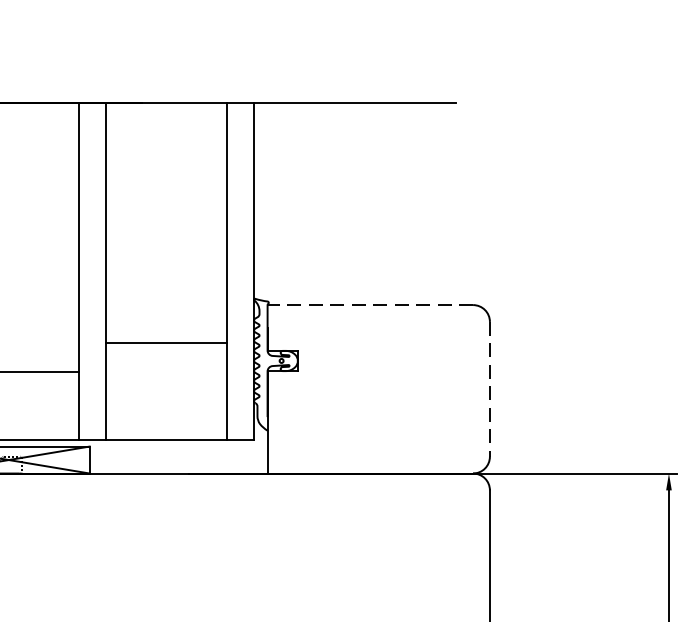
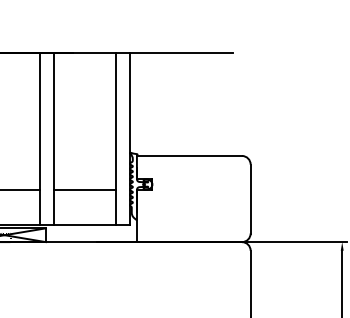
line: (370, 304) -> (189, 155), dashed -> solid
line: (167, 343) -> (85, 190), moved
line: (489, 390) -> (250, 199), dashed -> solid

